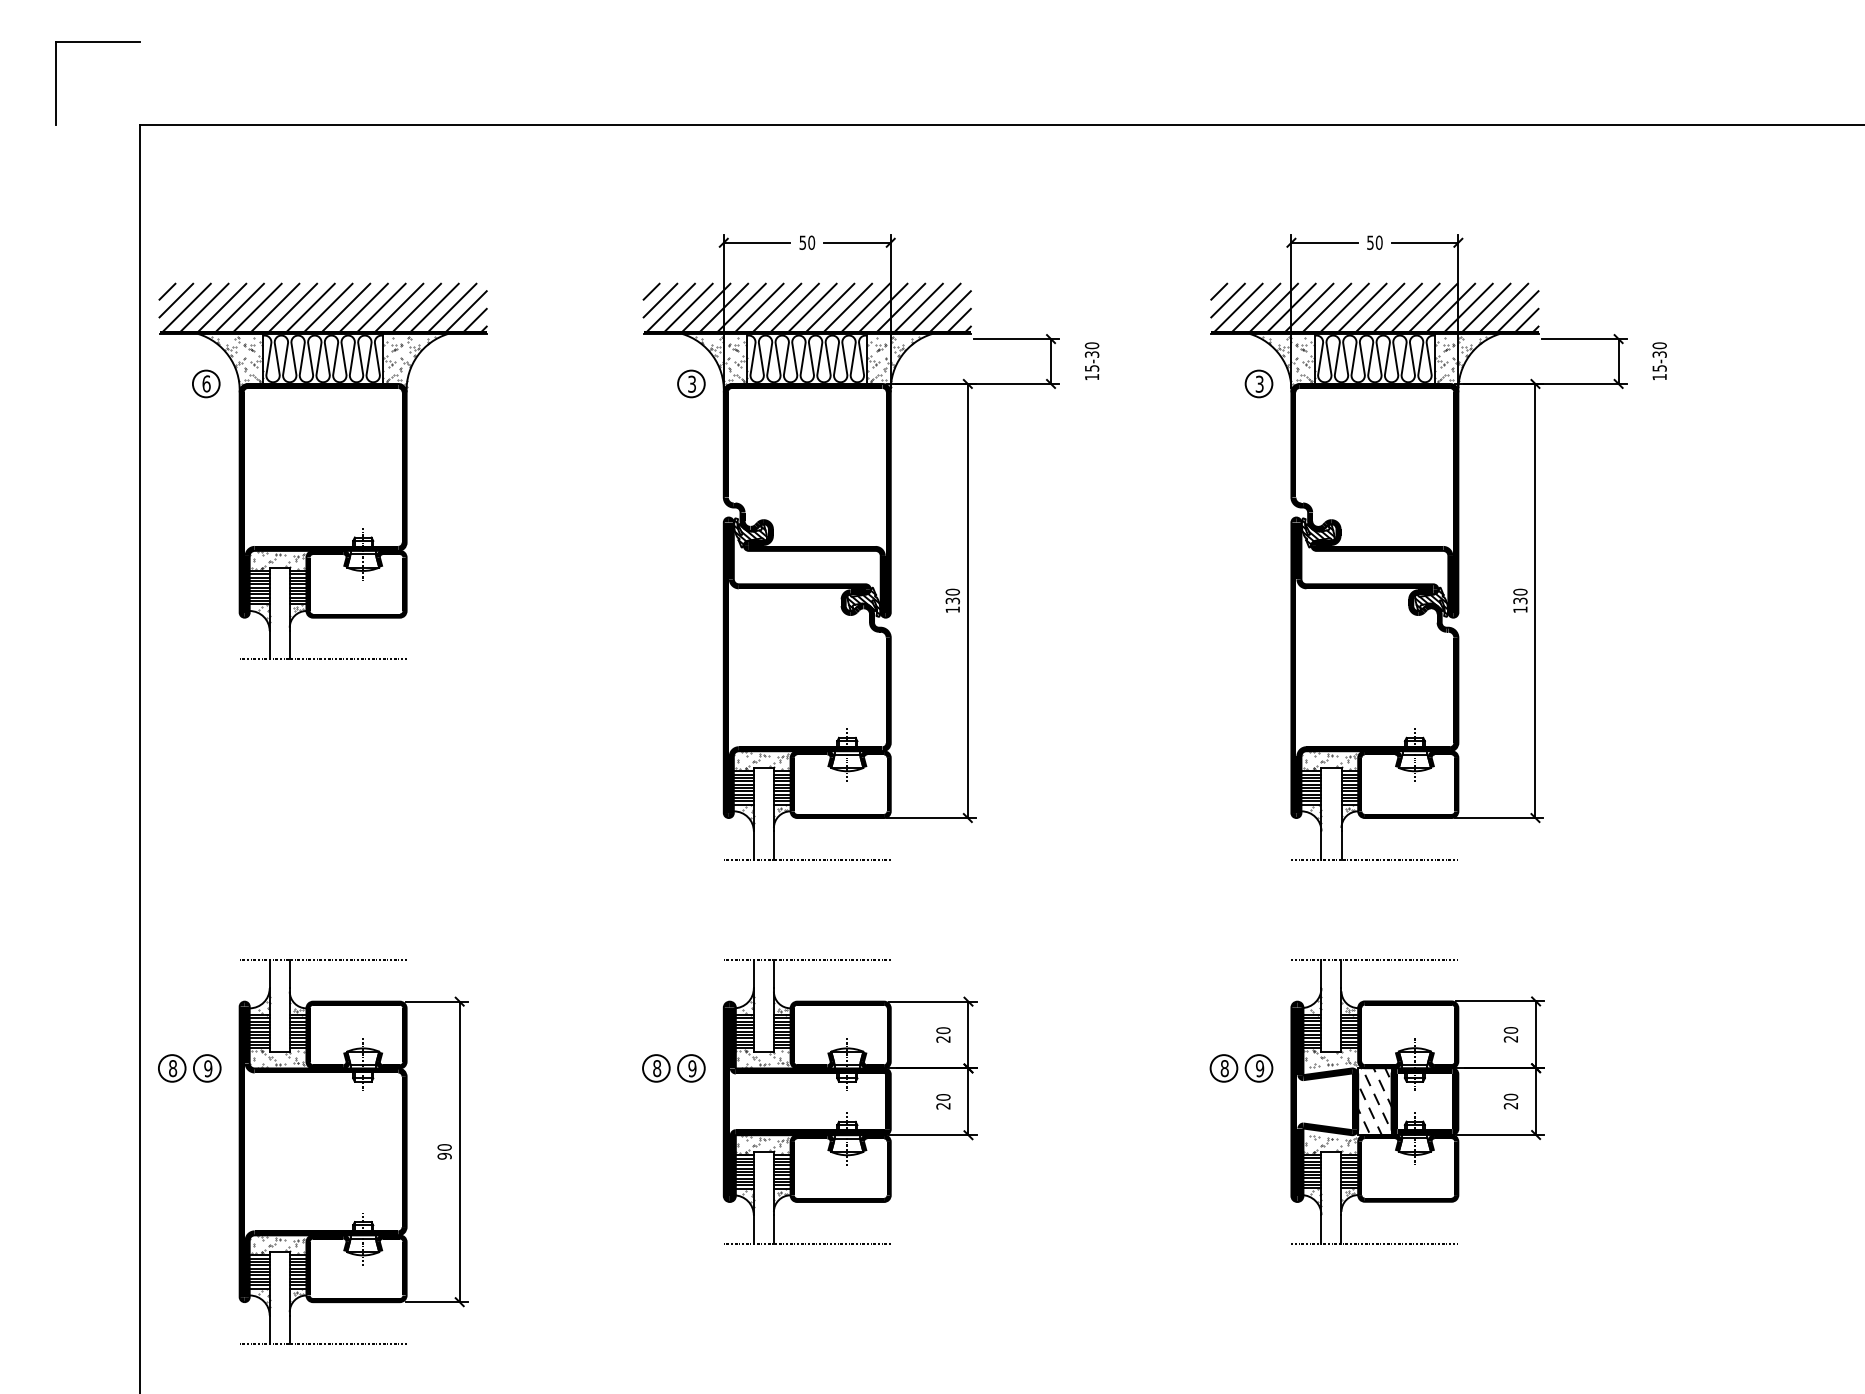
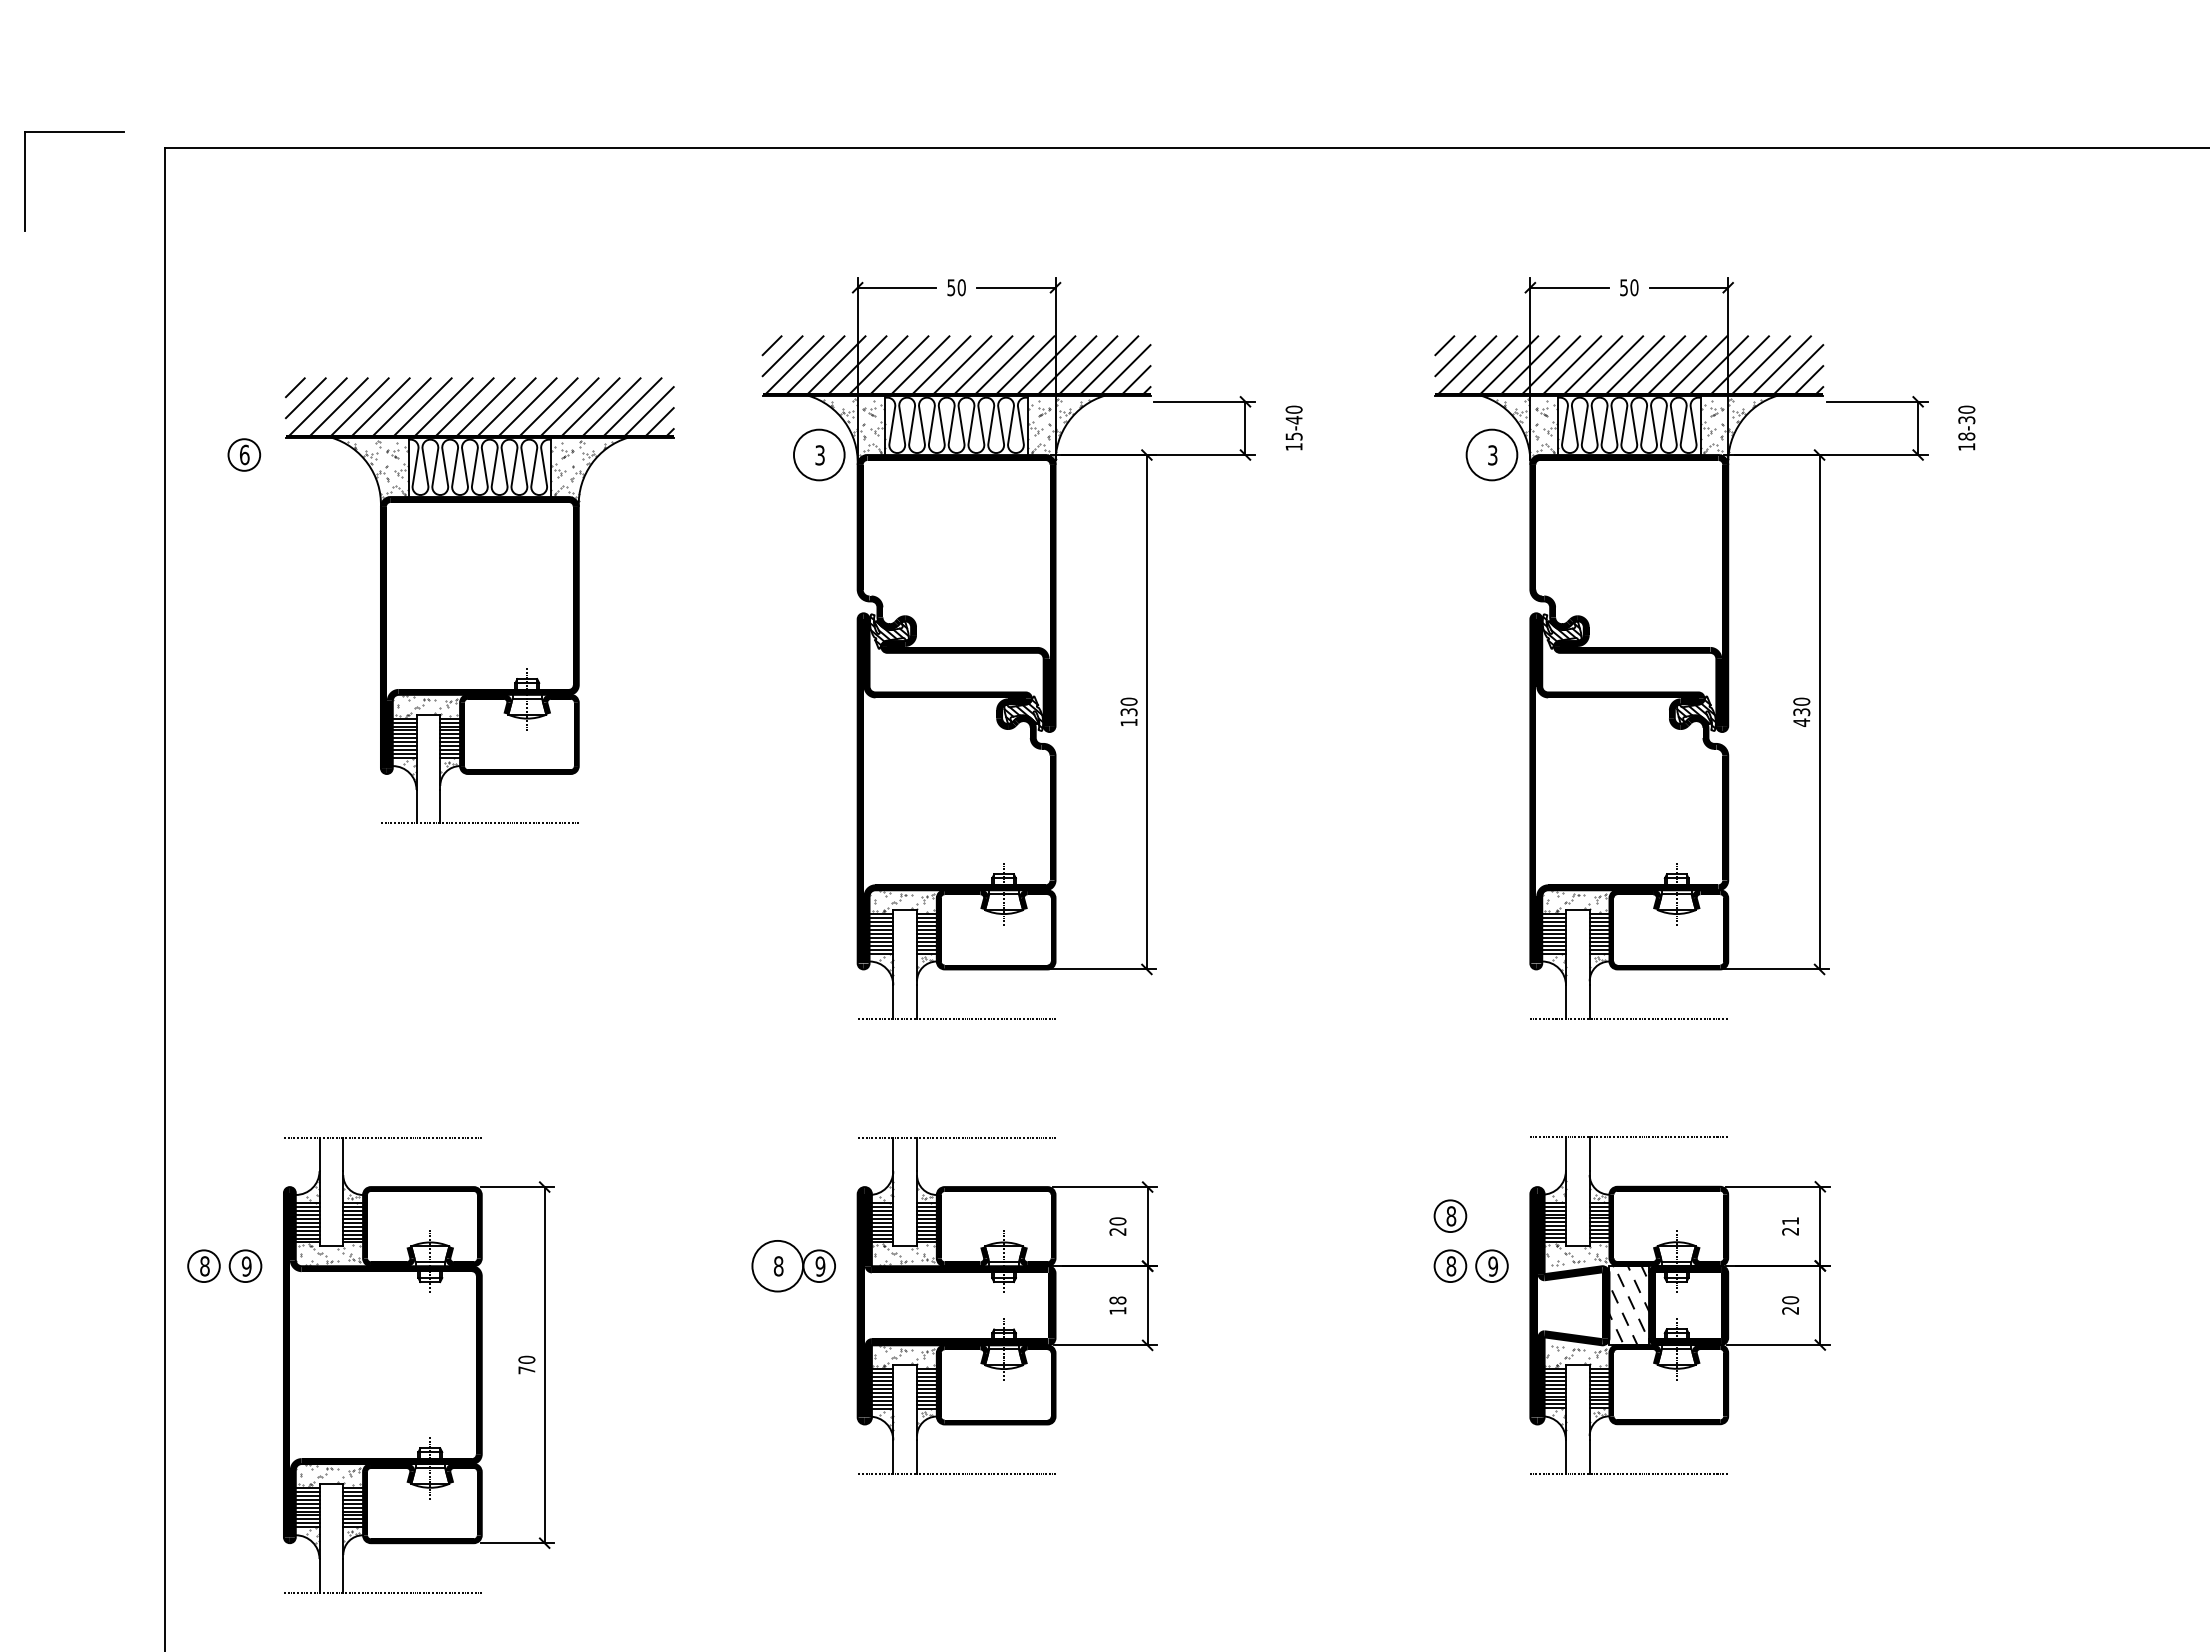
part: (97, 41) -> (74, 132), moved
text: (1091, 354) -> (1293, 420), 15-30 -> 15-40
text: (1659, 368) -> (1966, 436), 15-30 -> 18-30
circle: (691, 383) -> (819, 454), size x1.6
circle: (1258, 383) -> (1491, 454), size x1.6
part: (322, 471) -> (479, 600), moved
text: (1520, 609) -> (1801, 722), 130 -> 430
part: (1224, 1025) -> (1450, 1215), added
text: (1510, 1030) -> (1790, 1221), 20 -> 21
circle: (656, 1068) -> (777, 1266), size x1.6
text: (943, 1101) -> (1117, 1305), 20 -> 18
text: (444, 1156) -> (526, 1370), 90 -> 70

